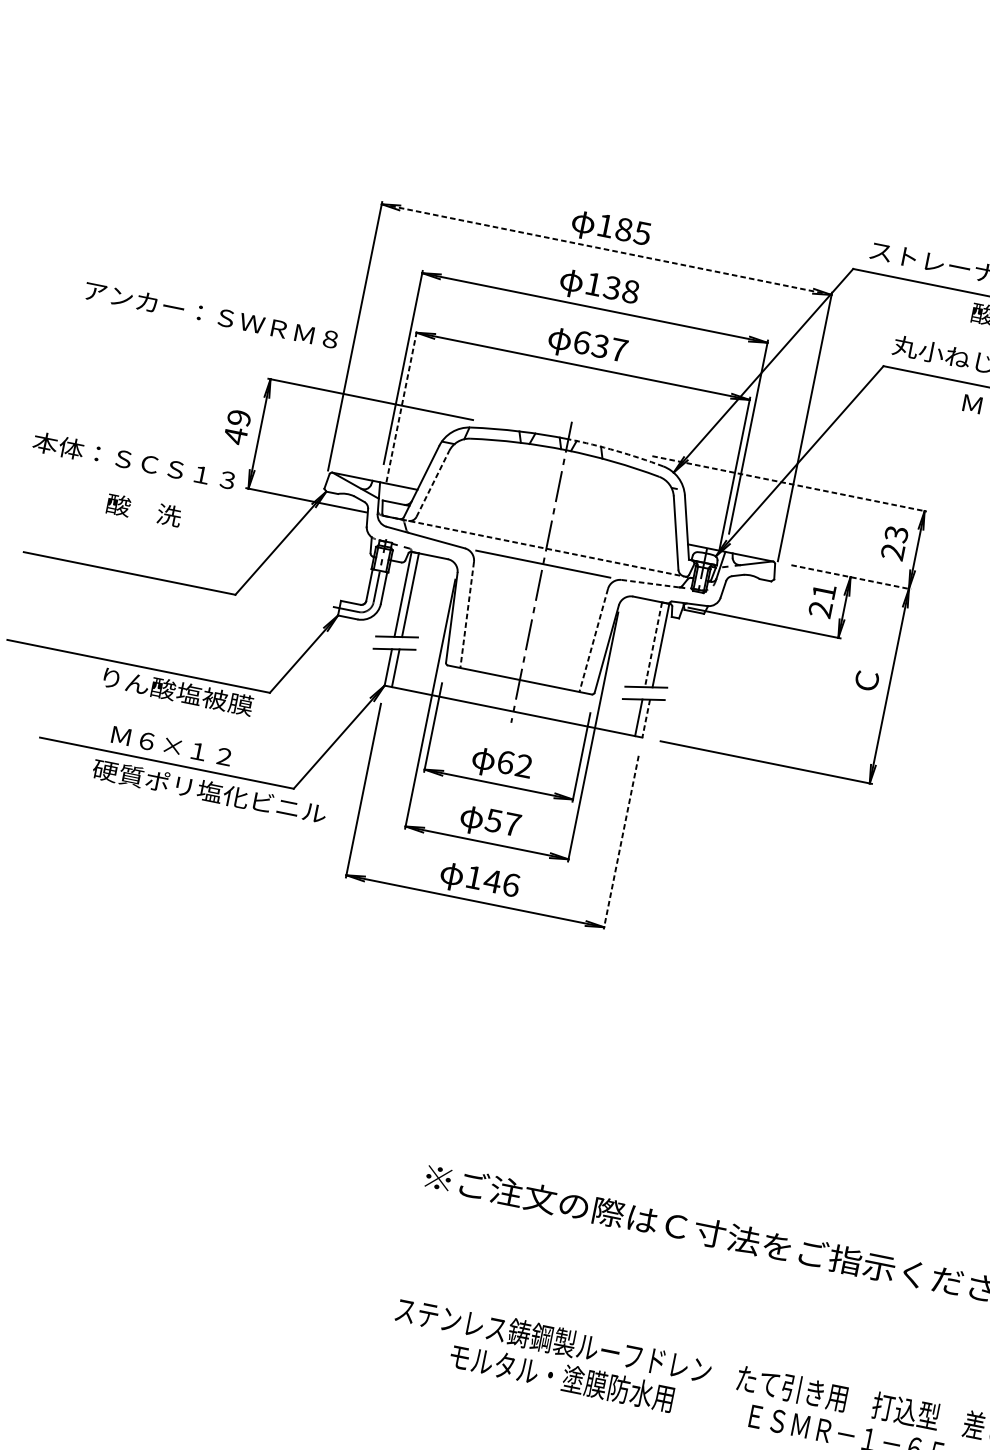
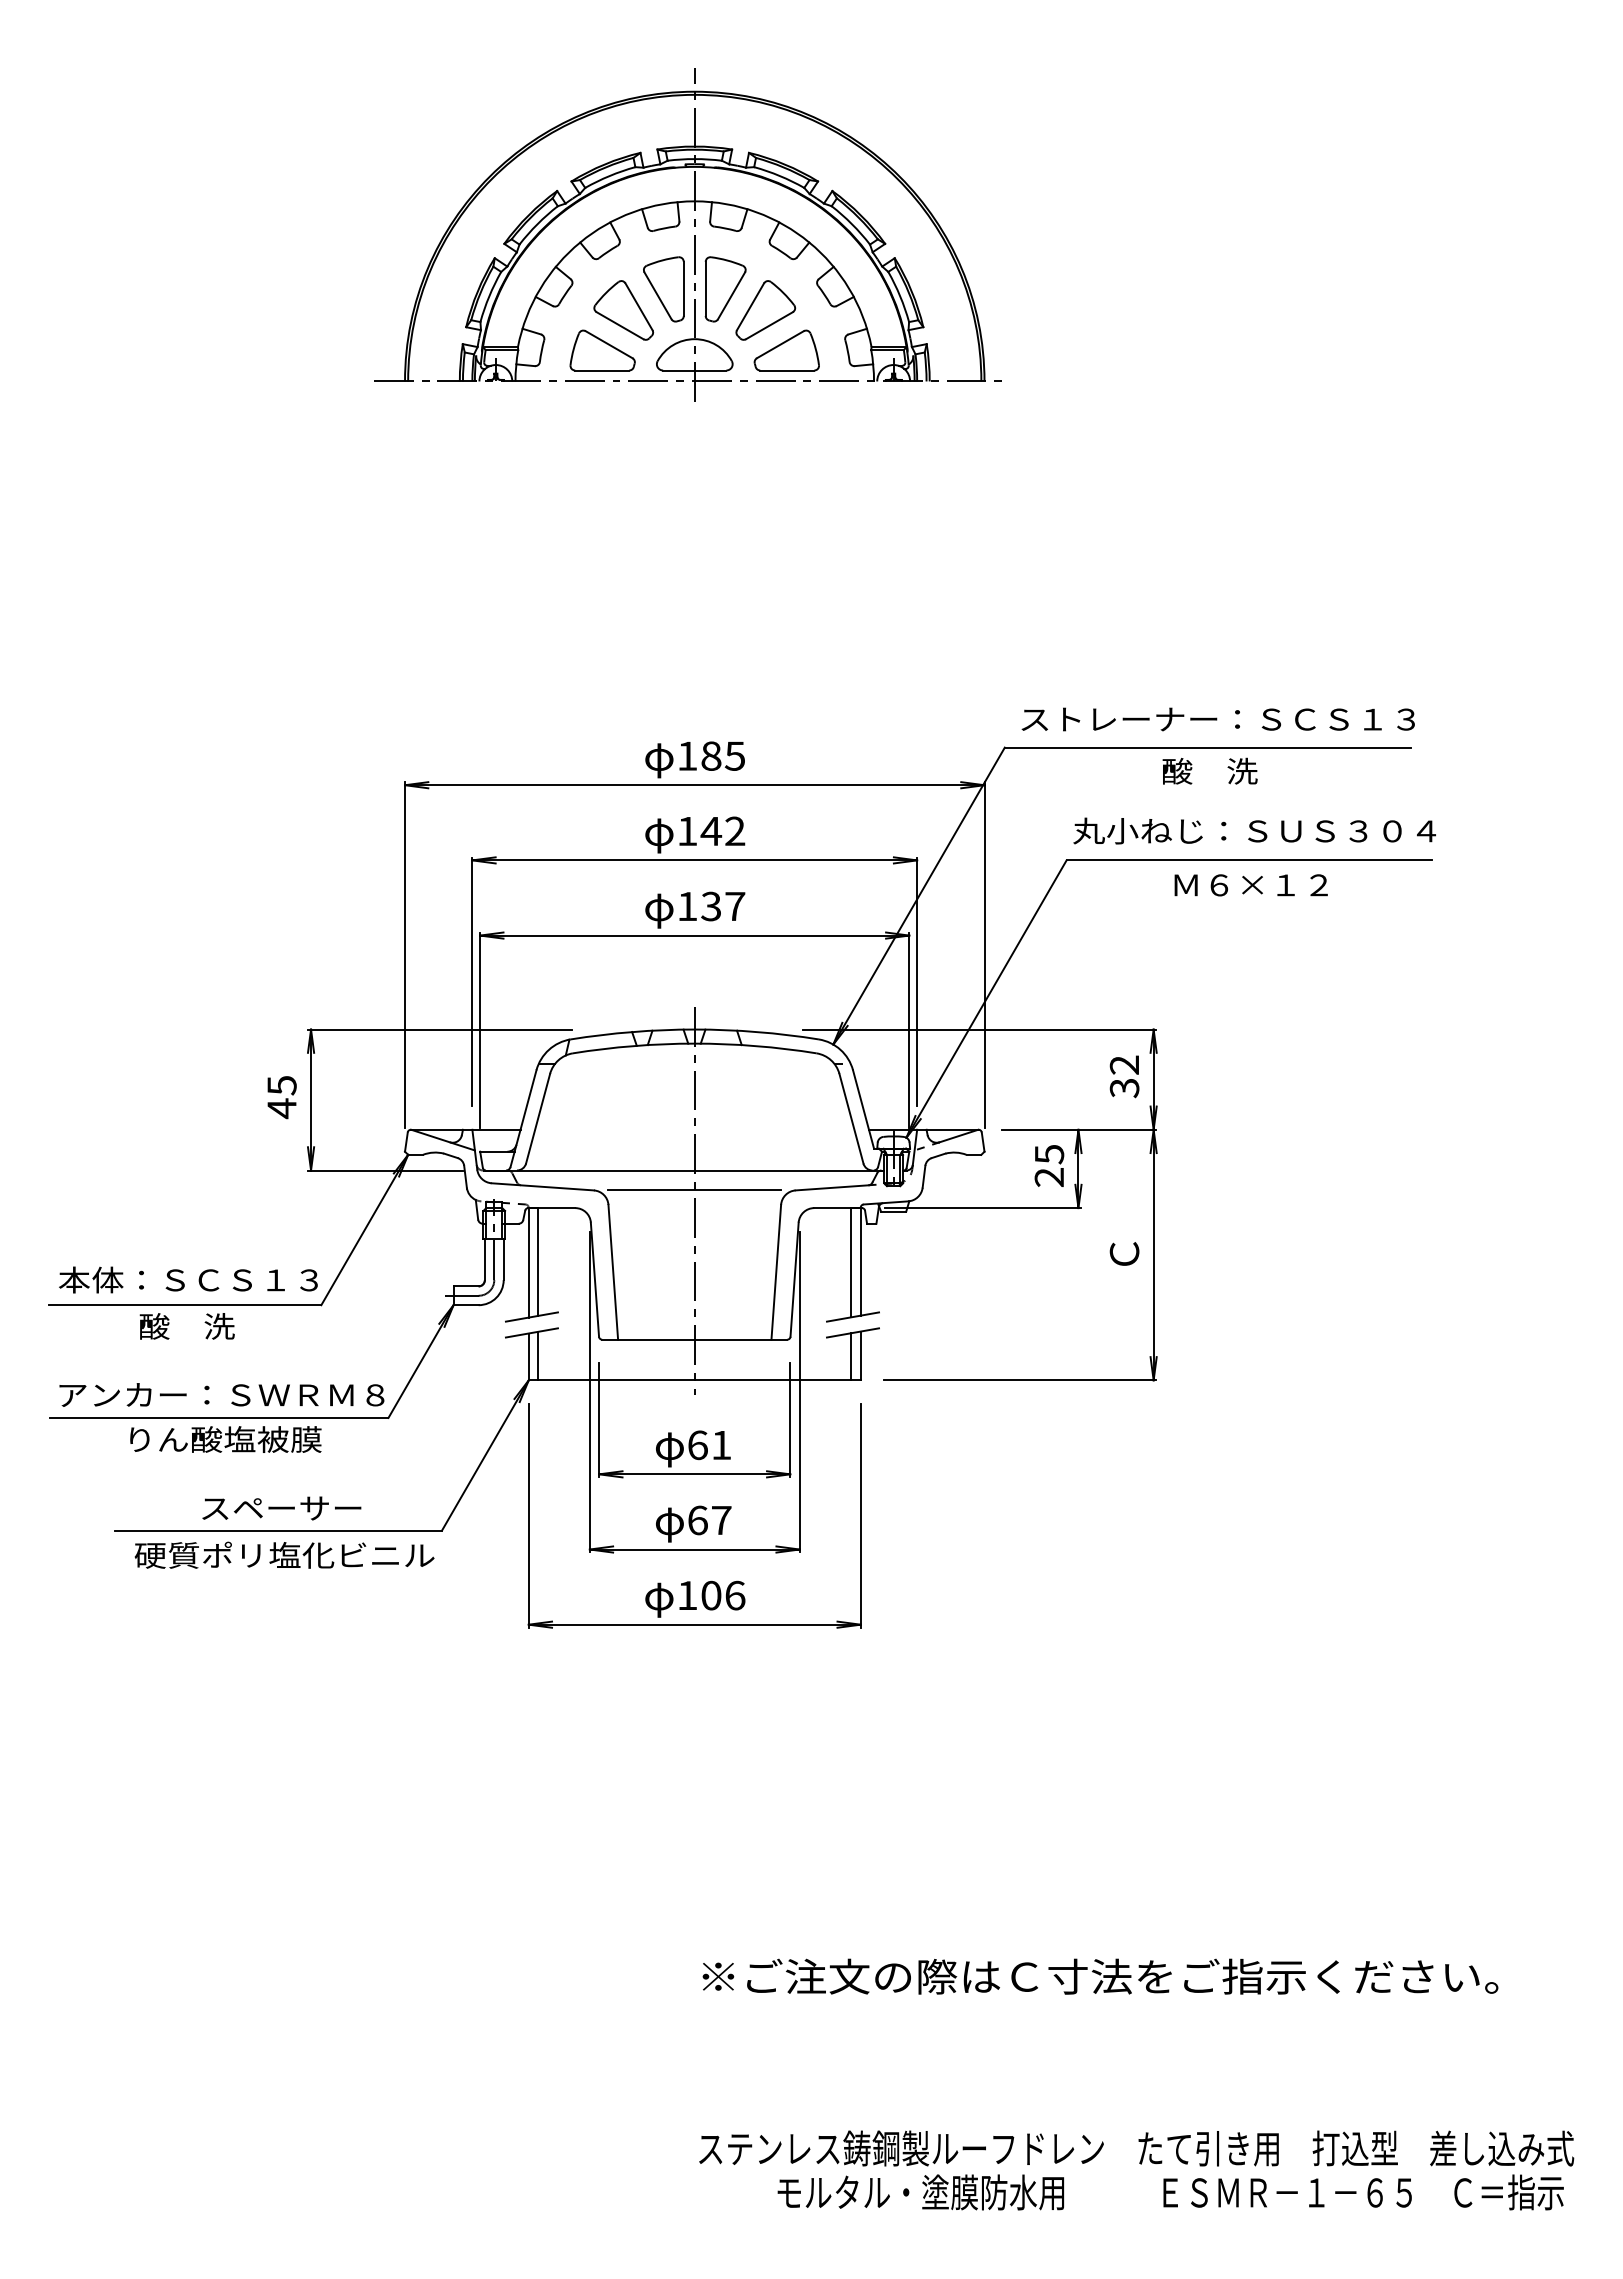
line: (606, 249) -> (694, 785), dashed -> solid
text: (620, 289) -> (722, 831), 138 -> 142
text: (211, 314) -> (221, 1394), moved
text: (582, 342) -> (687, 906), 637 -> 137
line: (401, 406) -> (480, 1030), dashed -> solid
text: (238, 418) -> (281, 1085), 49 -> 45
arc: (616, 451) -> (757, 1032), dashed -> solid
text: (134, 460) -> (188, 1279), moved
line: (433, 483) -> (538, 1118), dashed -> solid
line: (789, 483) -> (979, 1029), dashed -> solid
text: (143, 510) -> (186, 1326), moved
text: (894, 542) -> (1124, 1076), 23 -> 32
line: (539, 547) -> (685, 1170), dashed -> solid
line: (851, 577) -> (1079, 1129), dashed -> solid
line: (650, 583) -> (832, 1187), dashed -> solid
text: (824, 591) -> (1049, 1154), 21 -> 25
line: (467, 615) -> (613, 1272), dashed -> solid
line: (593, 640) -> (776, 1272), dashed -> solid
line: (653, 644) -> (851, 1262), dashed -> solid
text: (178, 691) -> (225, 1439), moved
line: (645, 719) -> (860, 1356), dashed -> solid
text: (172, 746) -> (281, 1508), Ｍ６×１２ -> スペーサー
text: (524, 765) -> (721, 1444), 62 -> 61
text: (209, 791) -> (284, 1554), moved
text: (493, 820) -> (697, 1520), 57 -> 67
line: (621, 842) -> (860, 1515), dashed -> solid
text: (492, 881) -> (711, 1595), 146 -> 106

